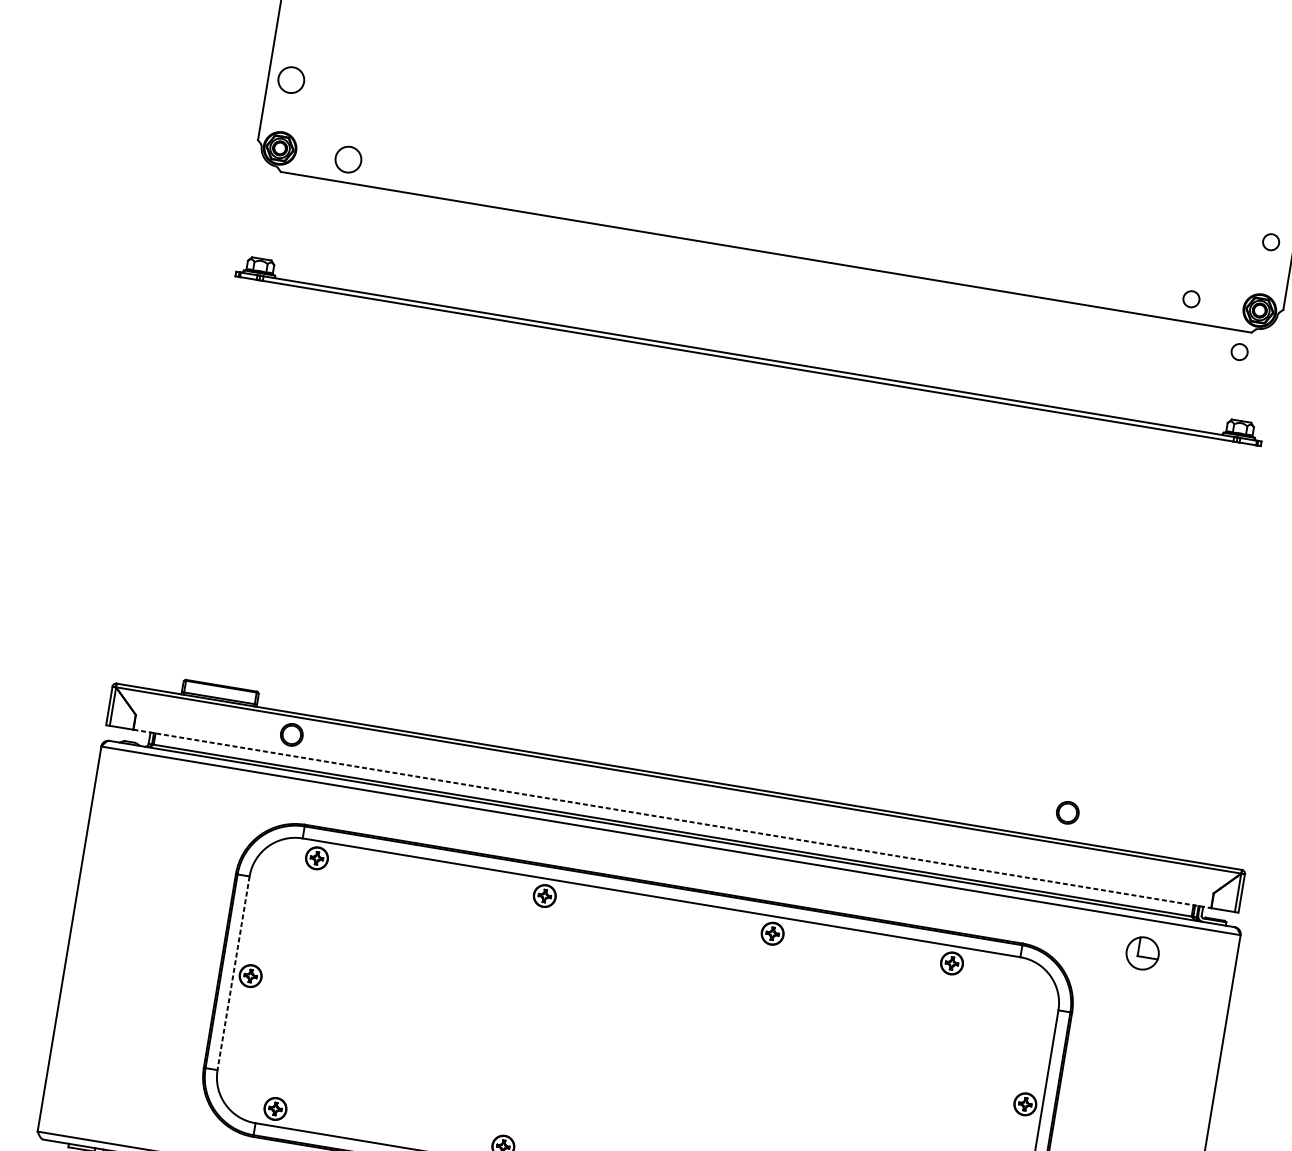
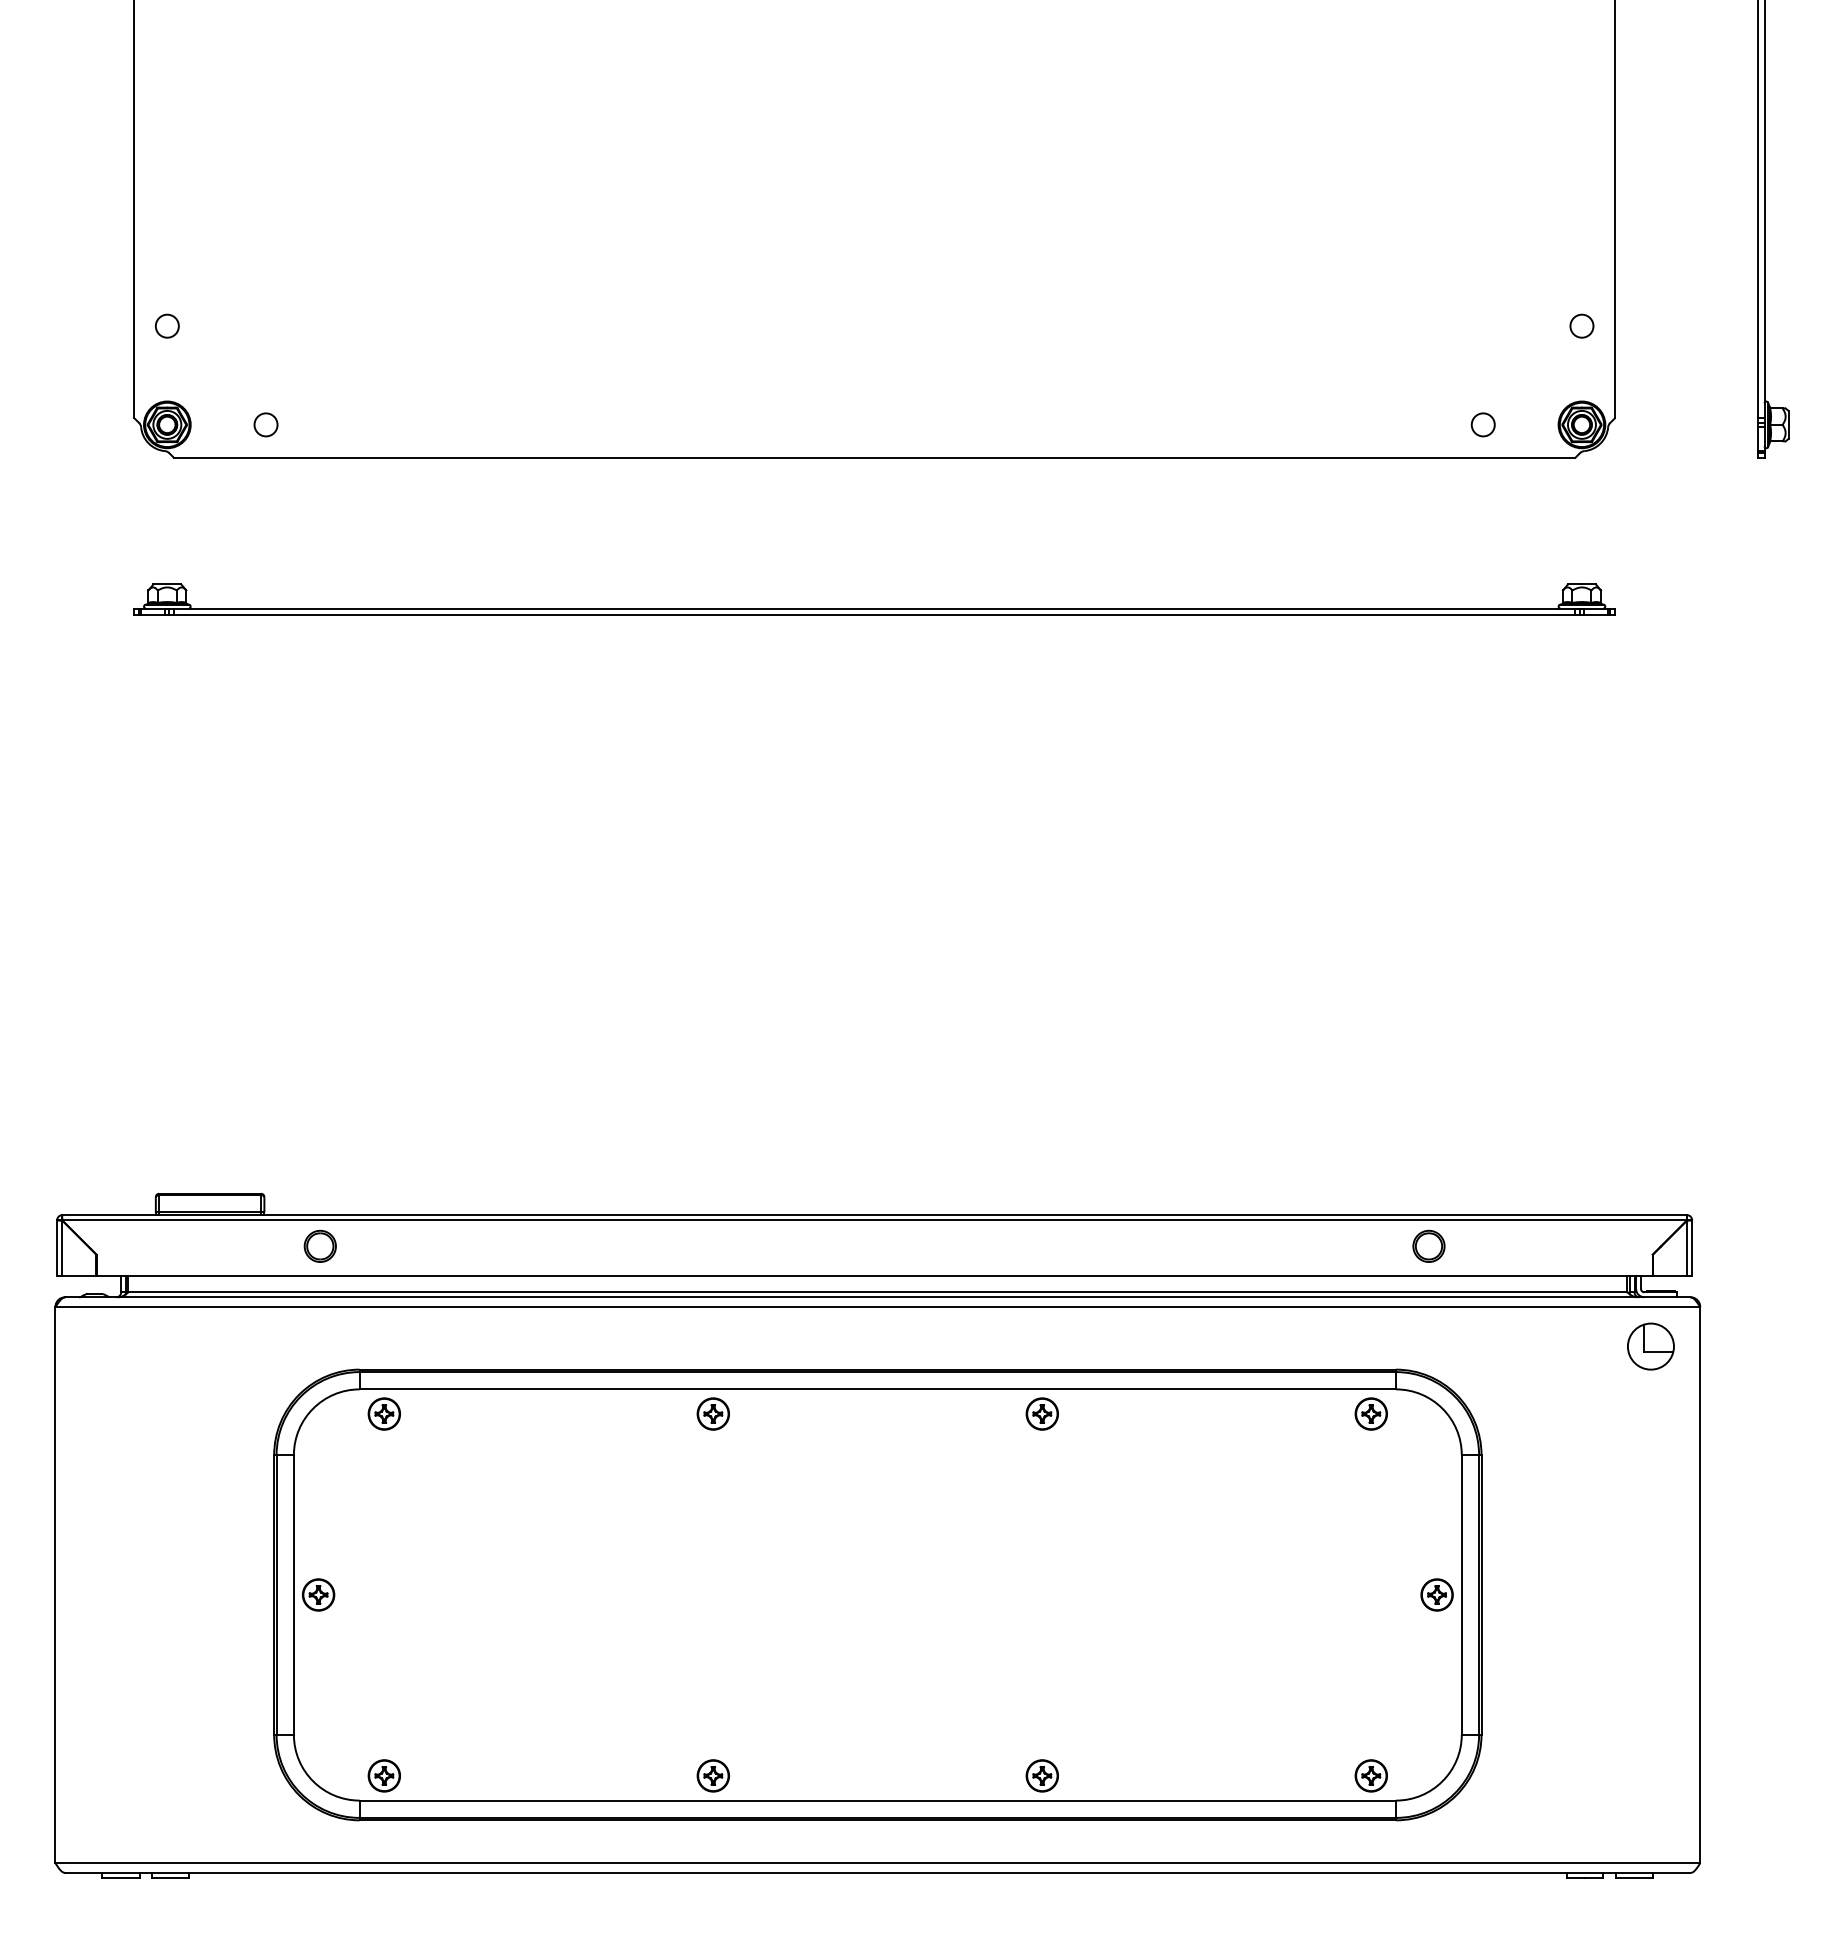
circle: (291, 79) -> (167, 325), size x0.62
circle: (348, 159) -> (265, 424), size x0.62
circle: (1239, 351) -> (1562, 487), removed
part: (1067, 812) -> (1428, 1245), moved
line: (672, 819) -> (875, 1276), dashed -> solid
part: (1142, 953) -> (1650, 1346), moved
part: (951, 963) -> (1370, 1413), moved
line: (233, 972) -> (293, 1594), dashed -> solid

